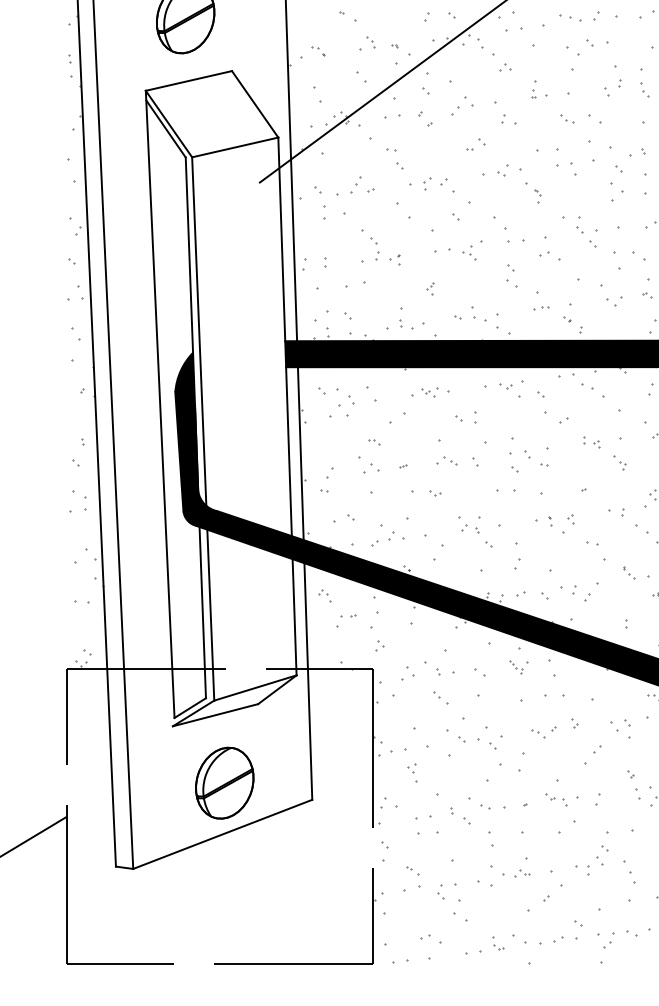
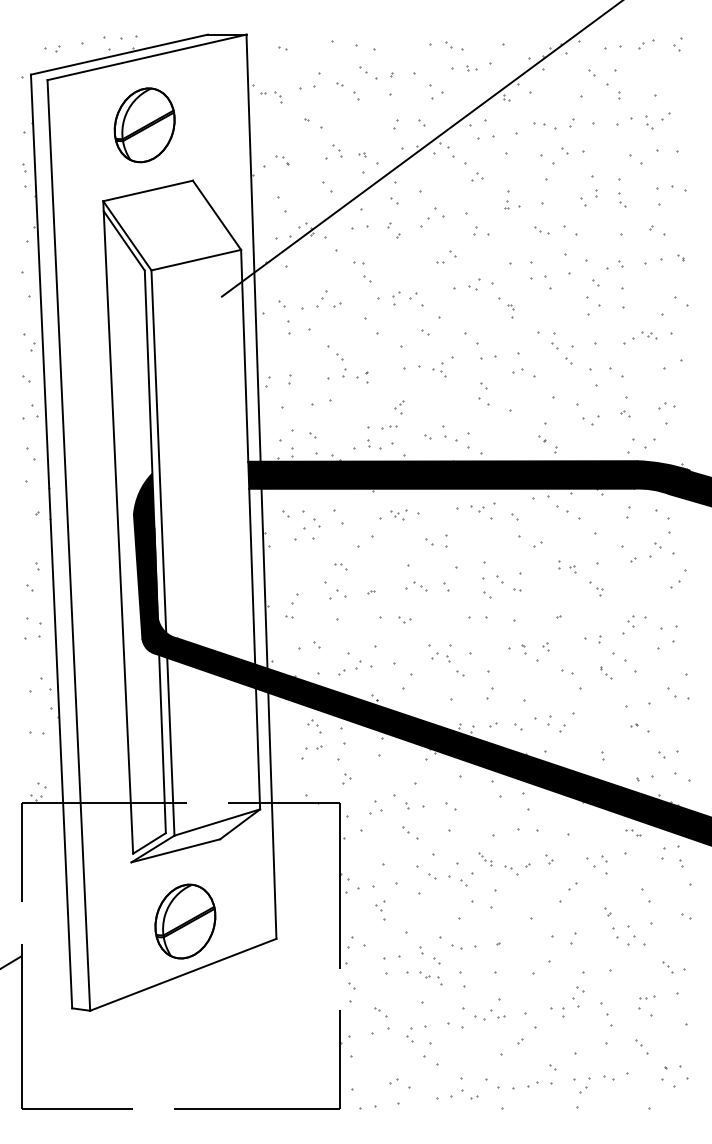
part: (541, 308) -> (389, 427), moved
part: (629, 572) -> (606, 672), moved
part: (324, 595) -> (314, 726), moved
part: (516, 667) -> (485, 859), moved
part: (555, 800) -> (430, 978), moved
part: (521, 872) -> (494, 1014), size x1.4
part: (497, 943) -> (469, 1088), size x1.6

